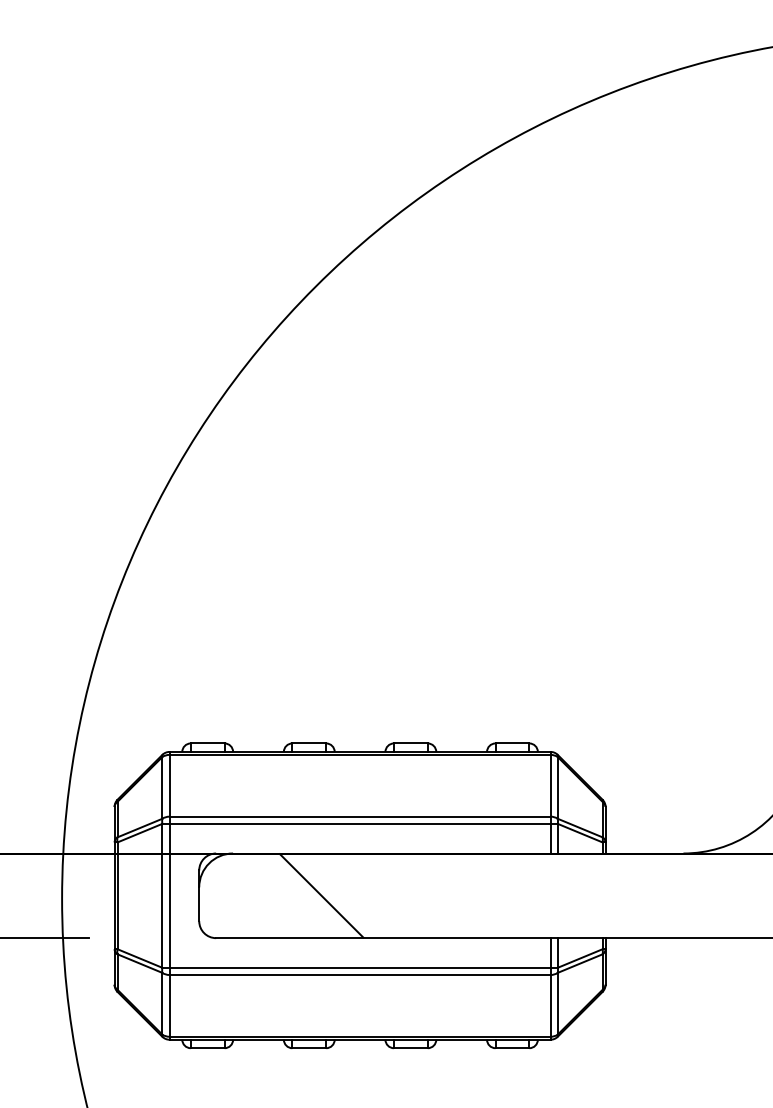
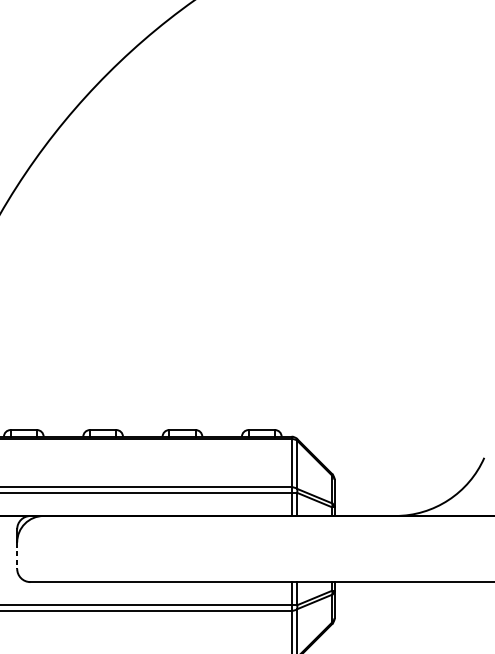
hatch: (321, 895) -> (112, 548), removed
line: (199, 904) -> (17, 555), solid -> dashed

